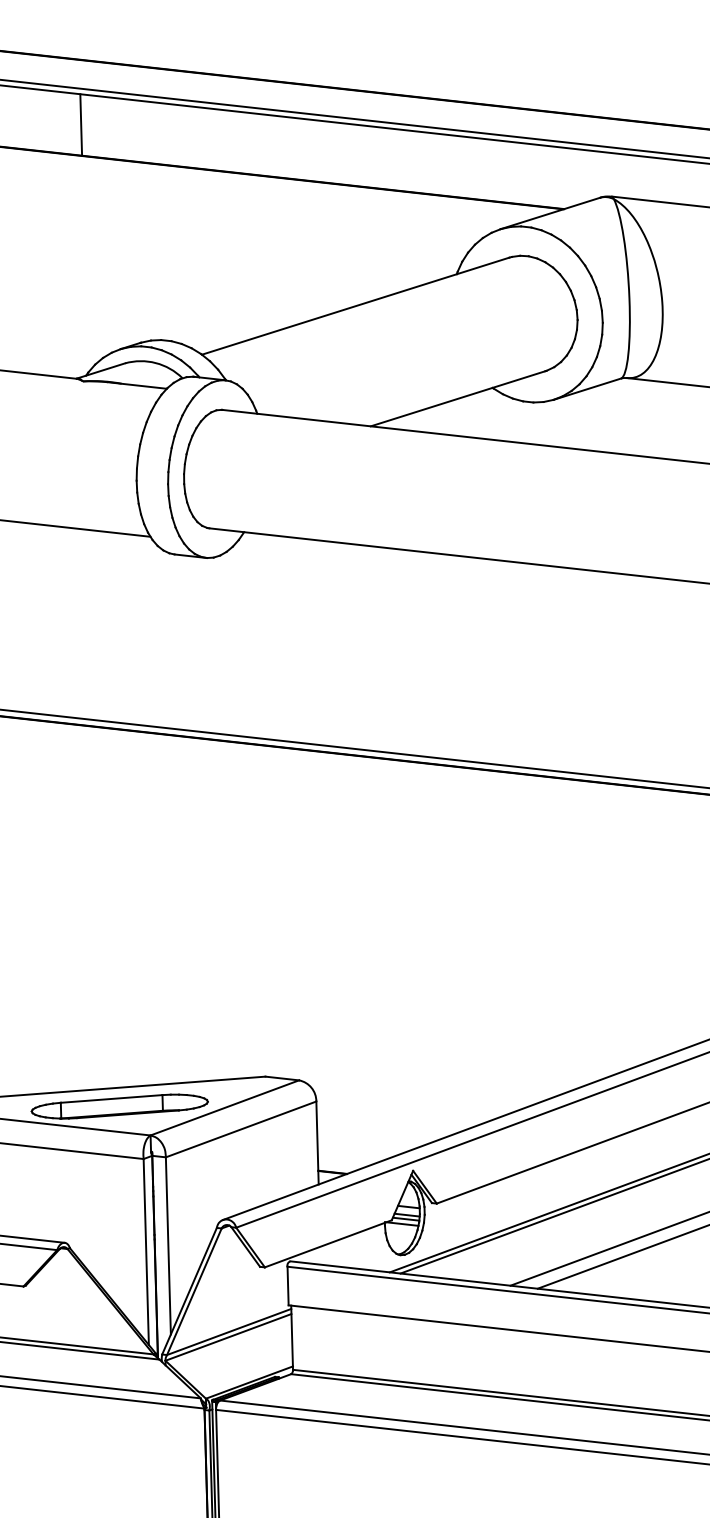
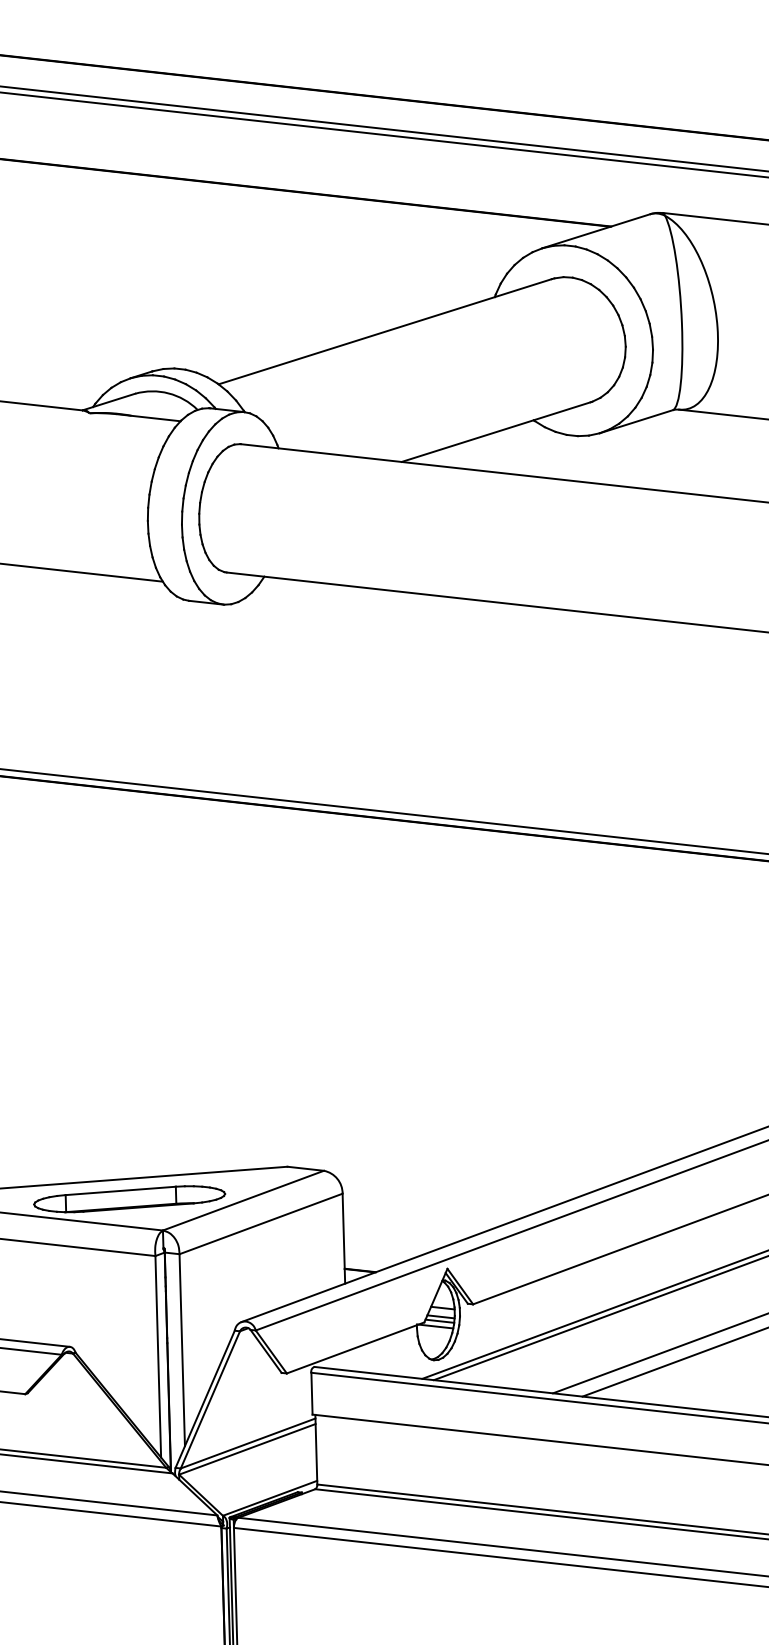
line: (80, 125) -> (87, 135), removed

